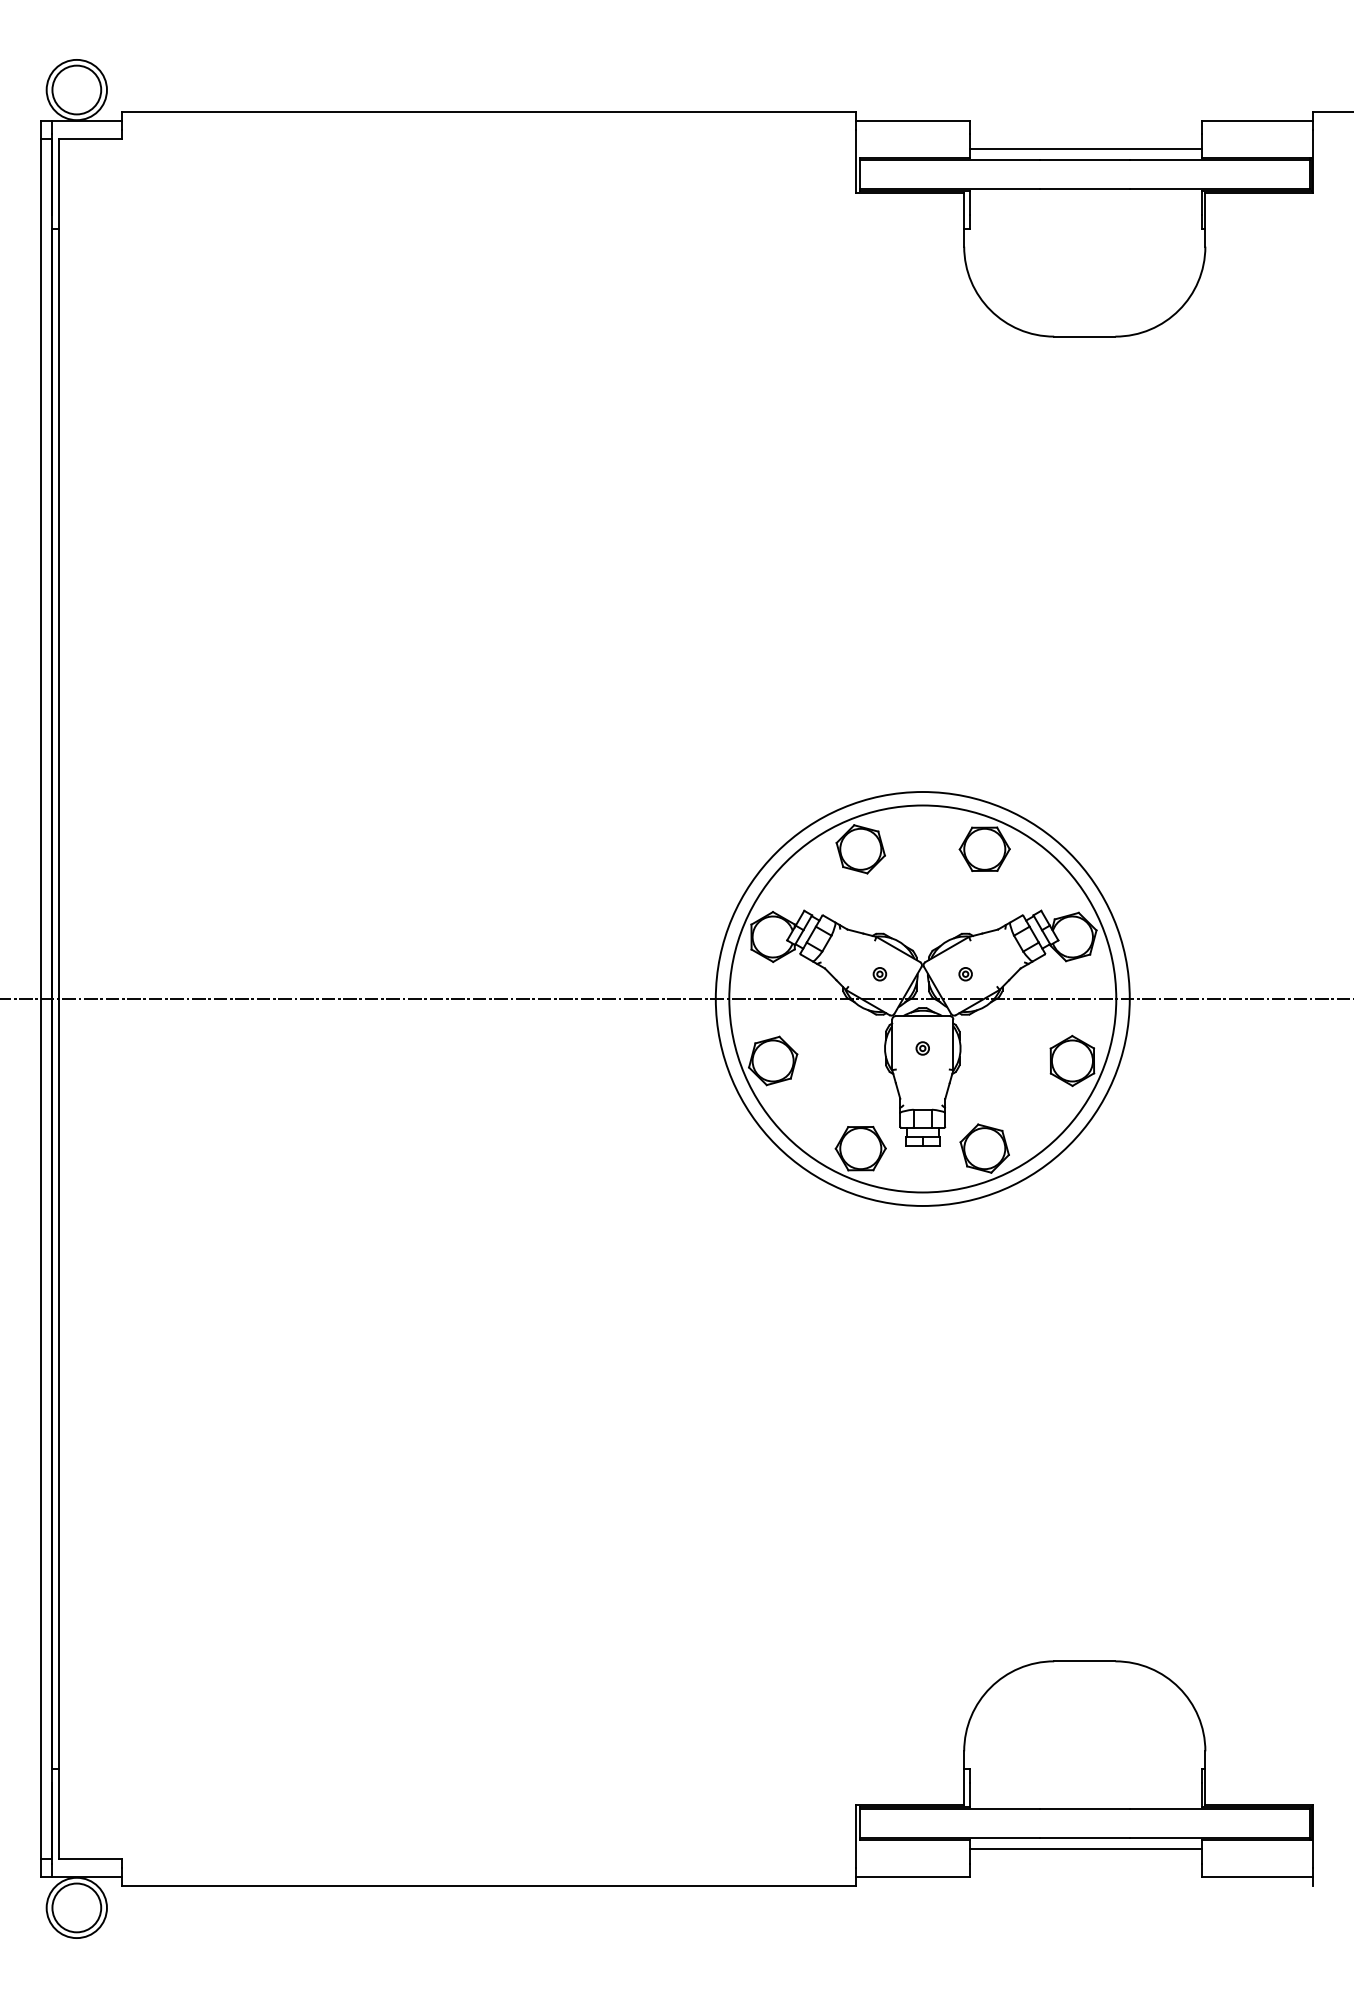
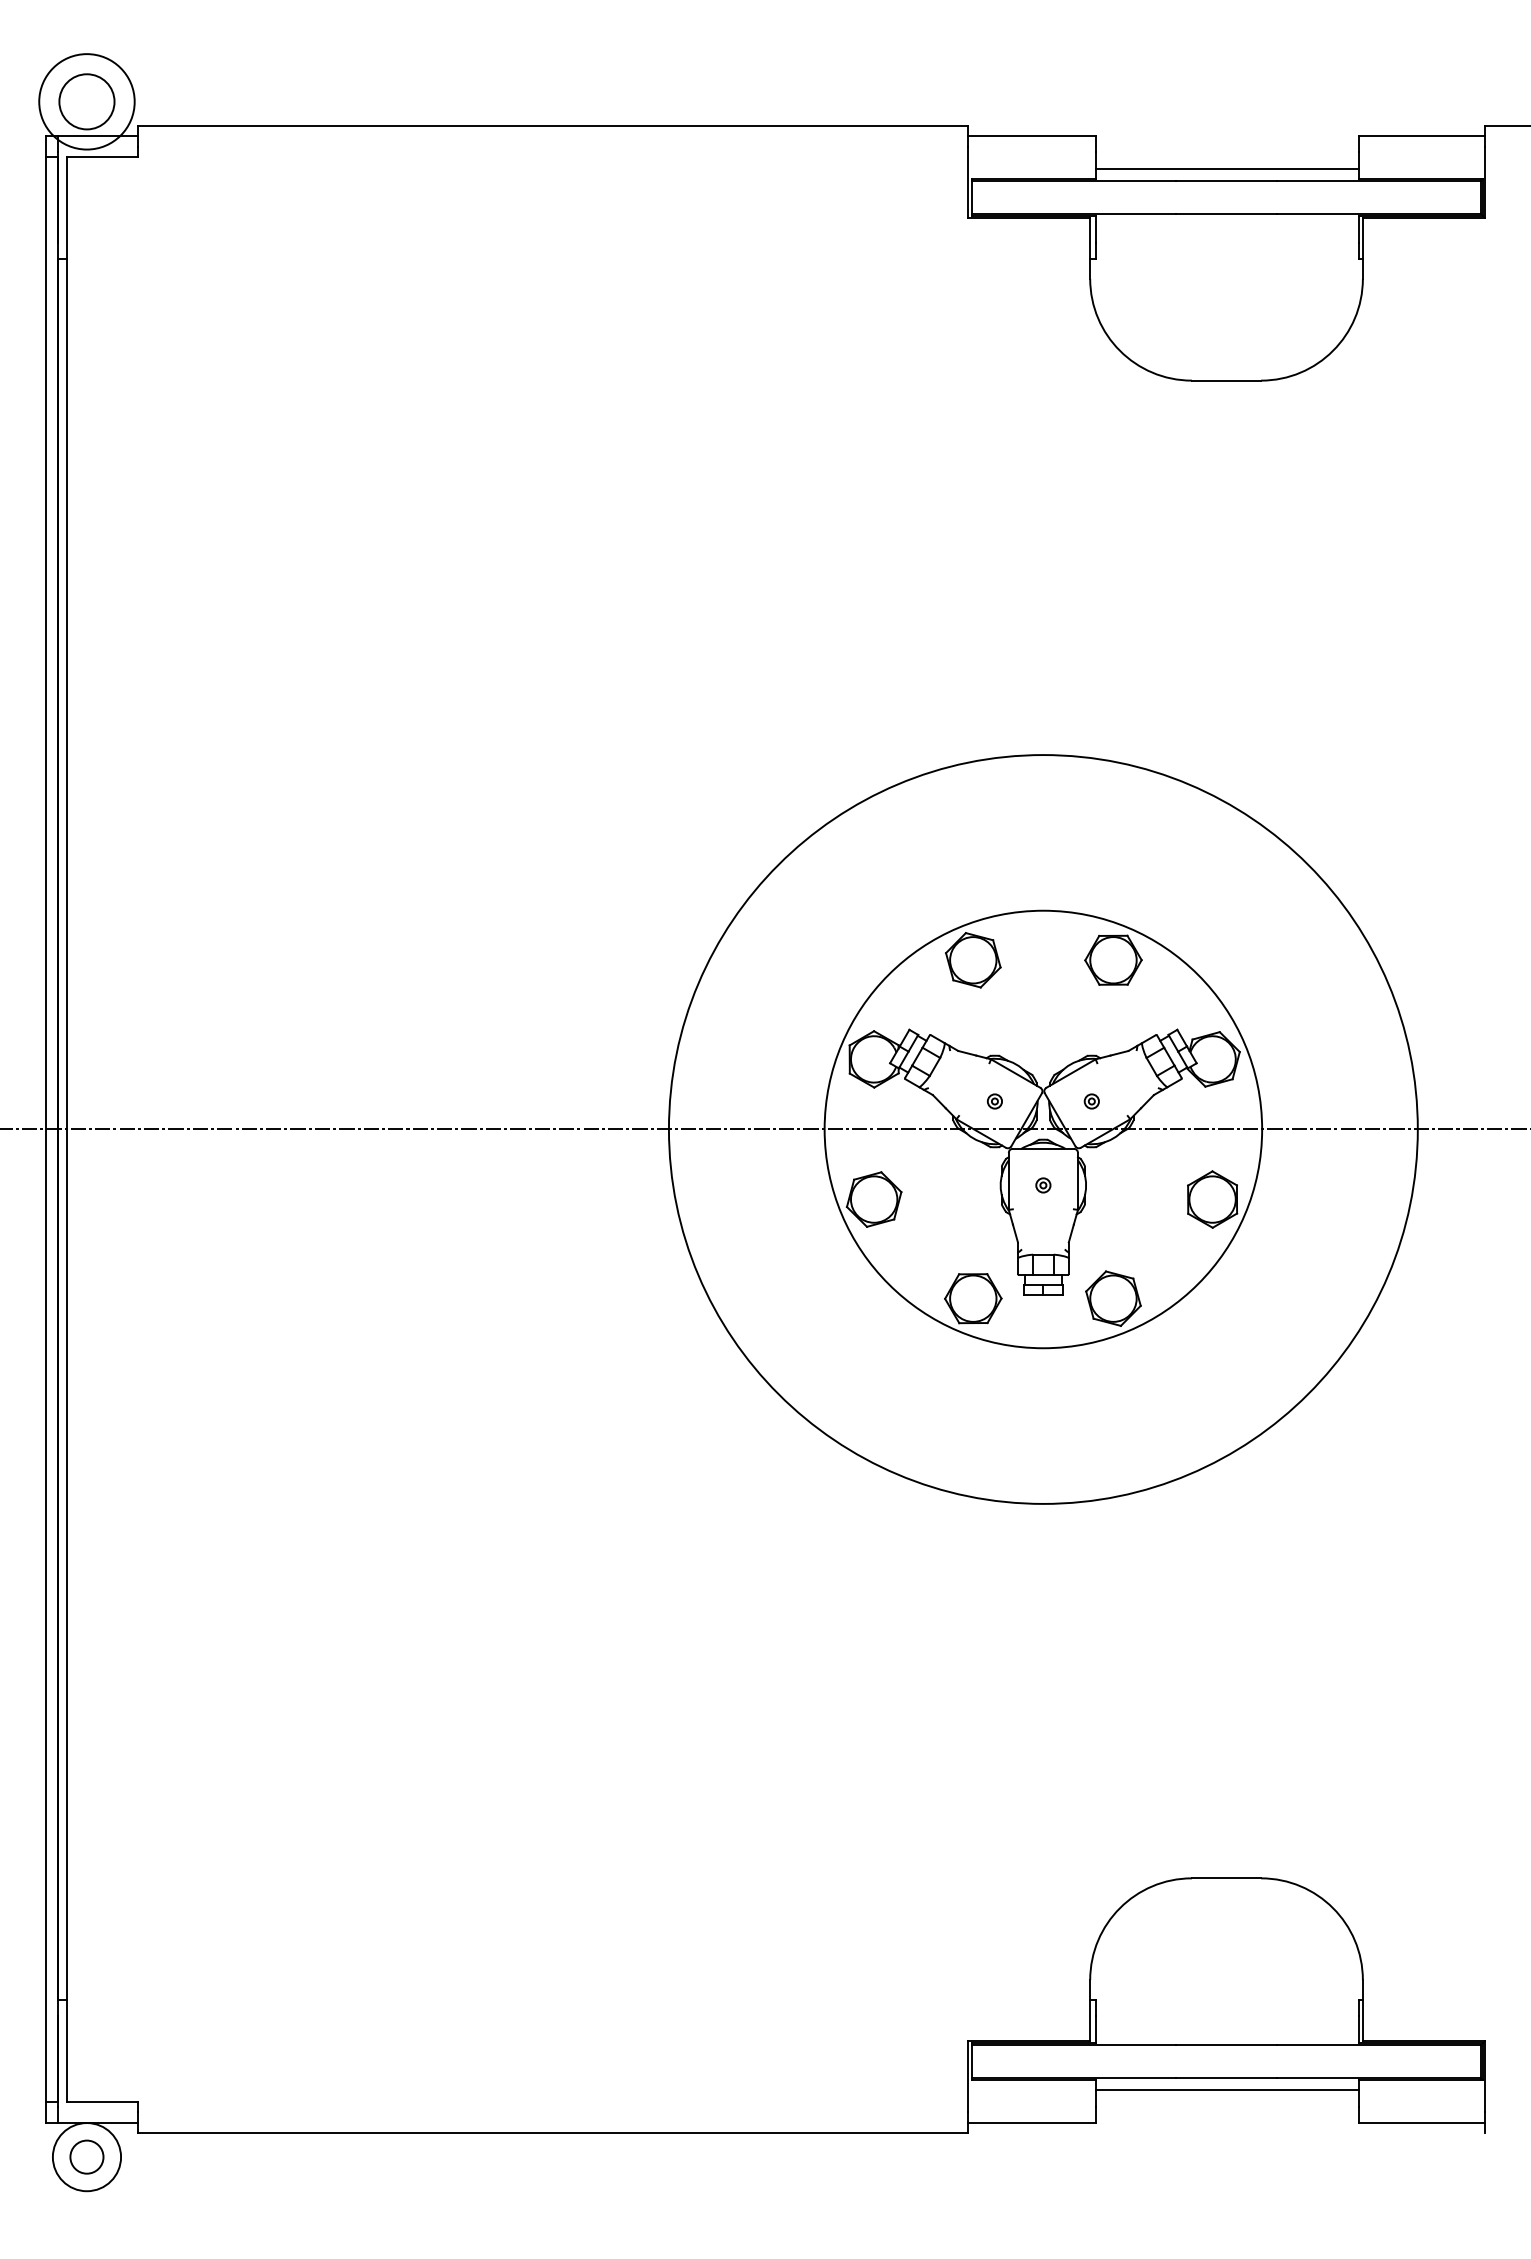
circle: (76, 89) -> (86, 101), size x1.4
circle: (922, 999) -> (1043, 1129), size x1.6
circle: (76, 1907) -> (86, 2156), size x0.6

